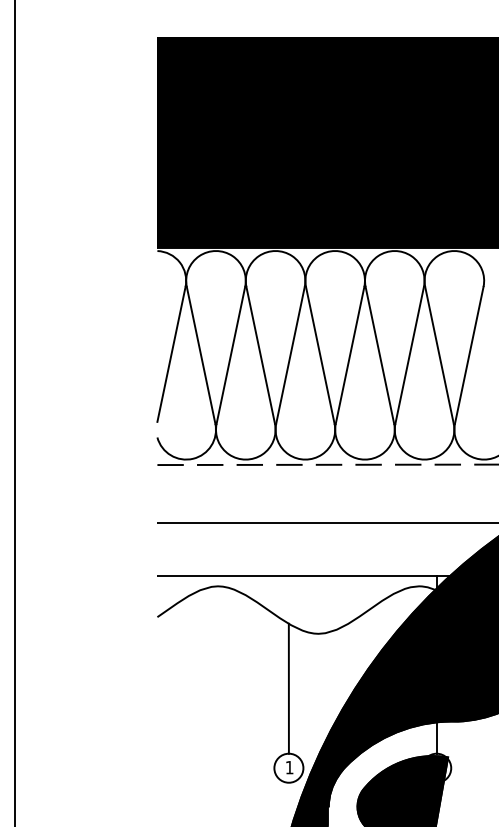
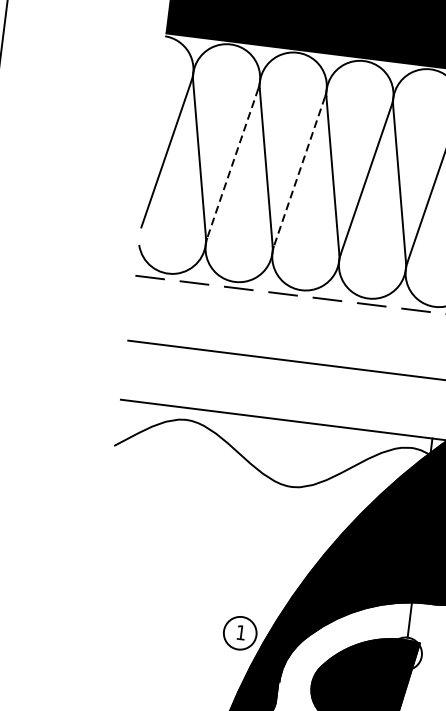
line: (230, 355) -> (232, 163), solid -> dashed
line: (290, 355) -> (299, 171), solid -> dashed
line: (288, 688) -> (250, 544), removed

